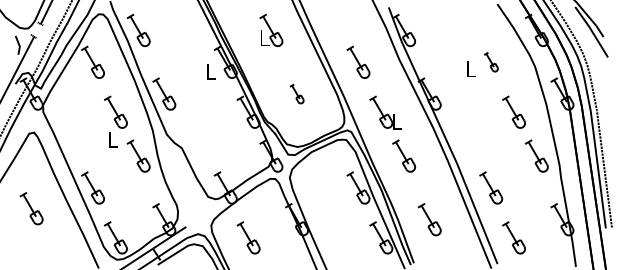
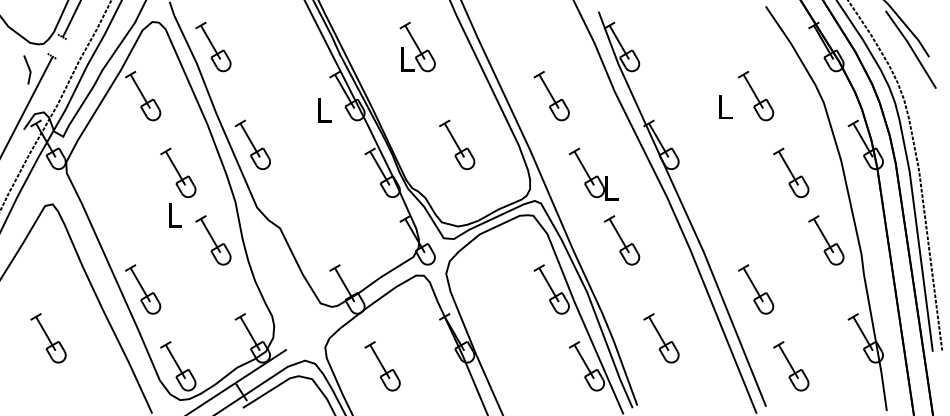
part: (491, 61) -> (756, 94), size x1.67
part: (296, 93) -> (456, 144), size x1.67
part: (31, 208) -> (48, 338), moved

